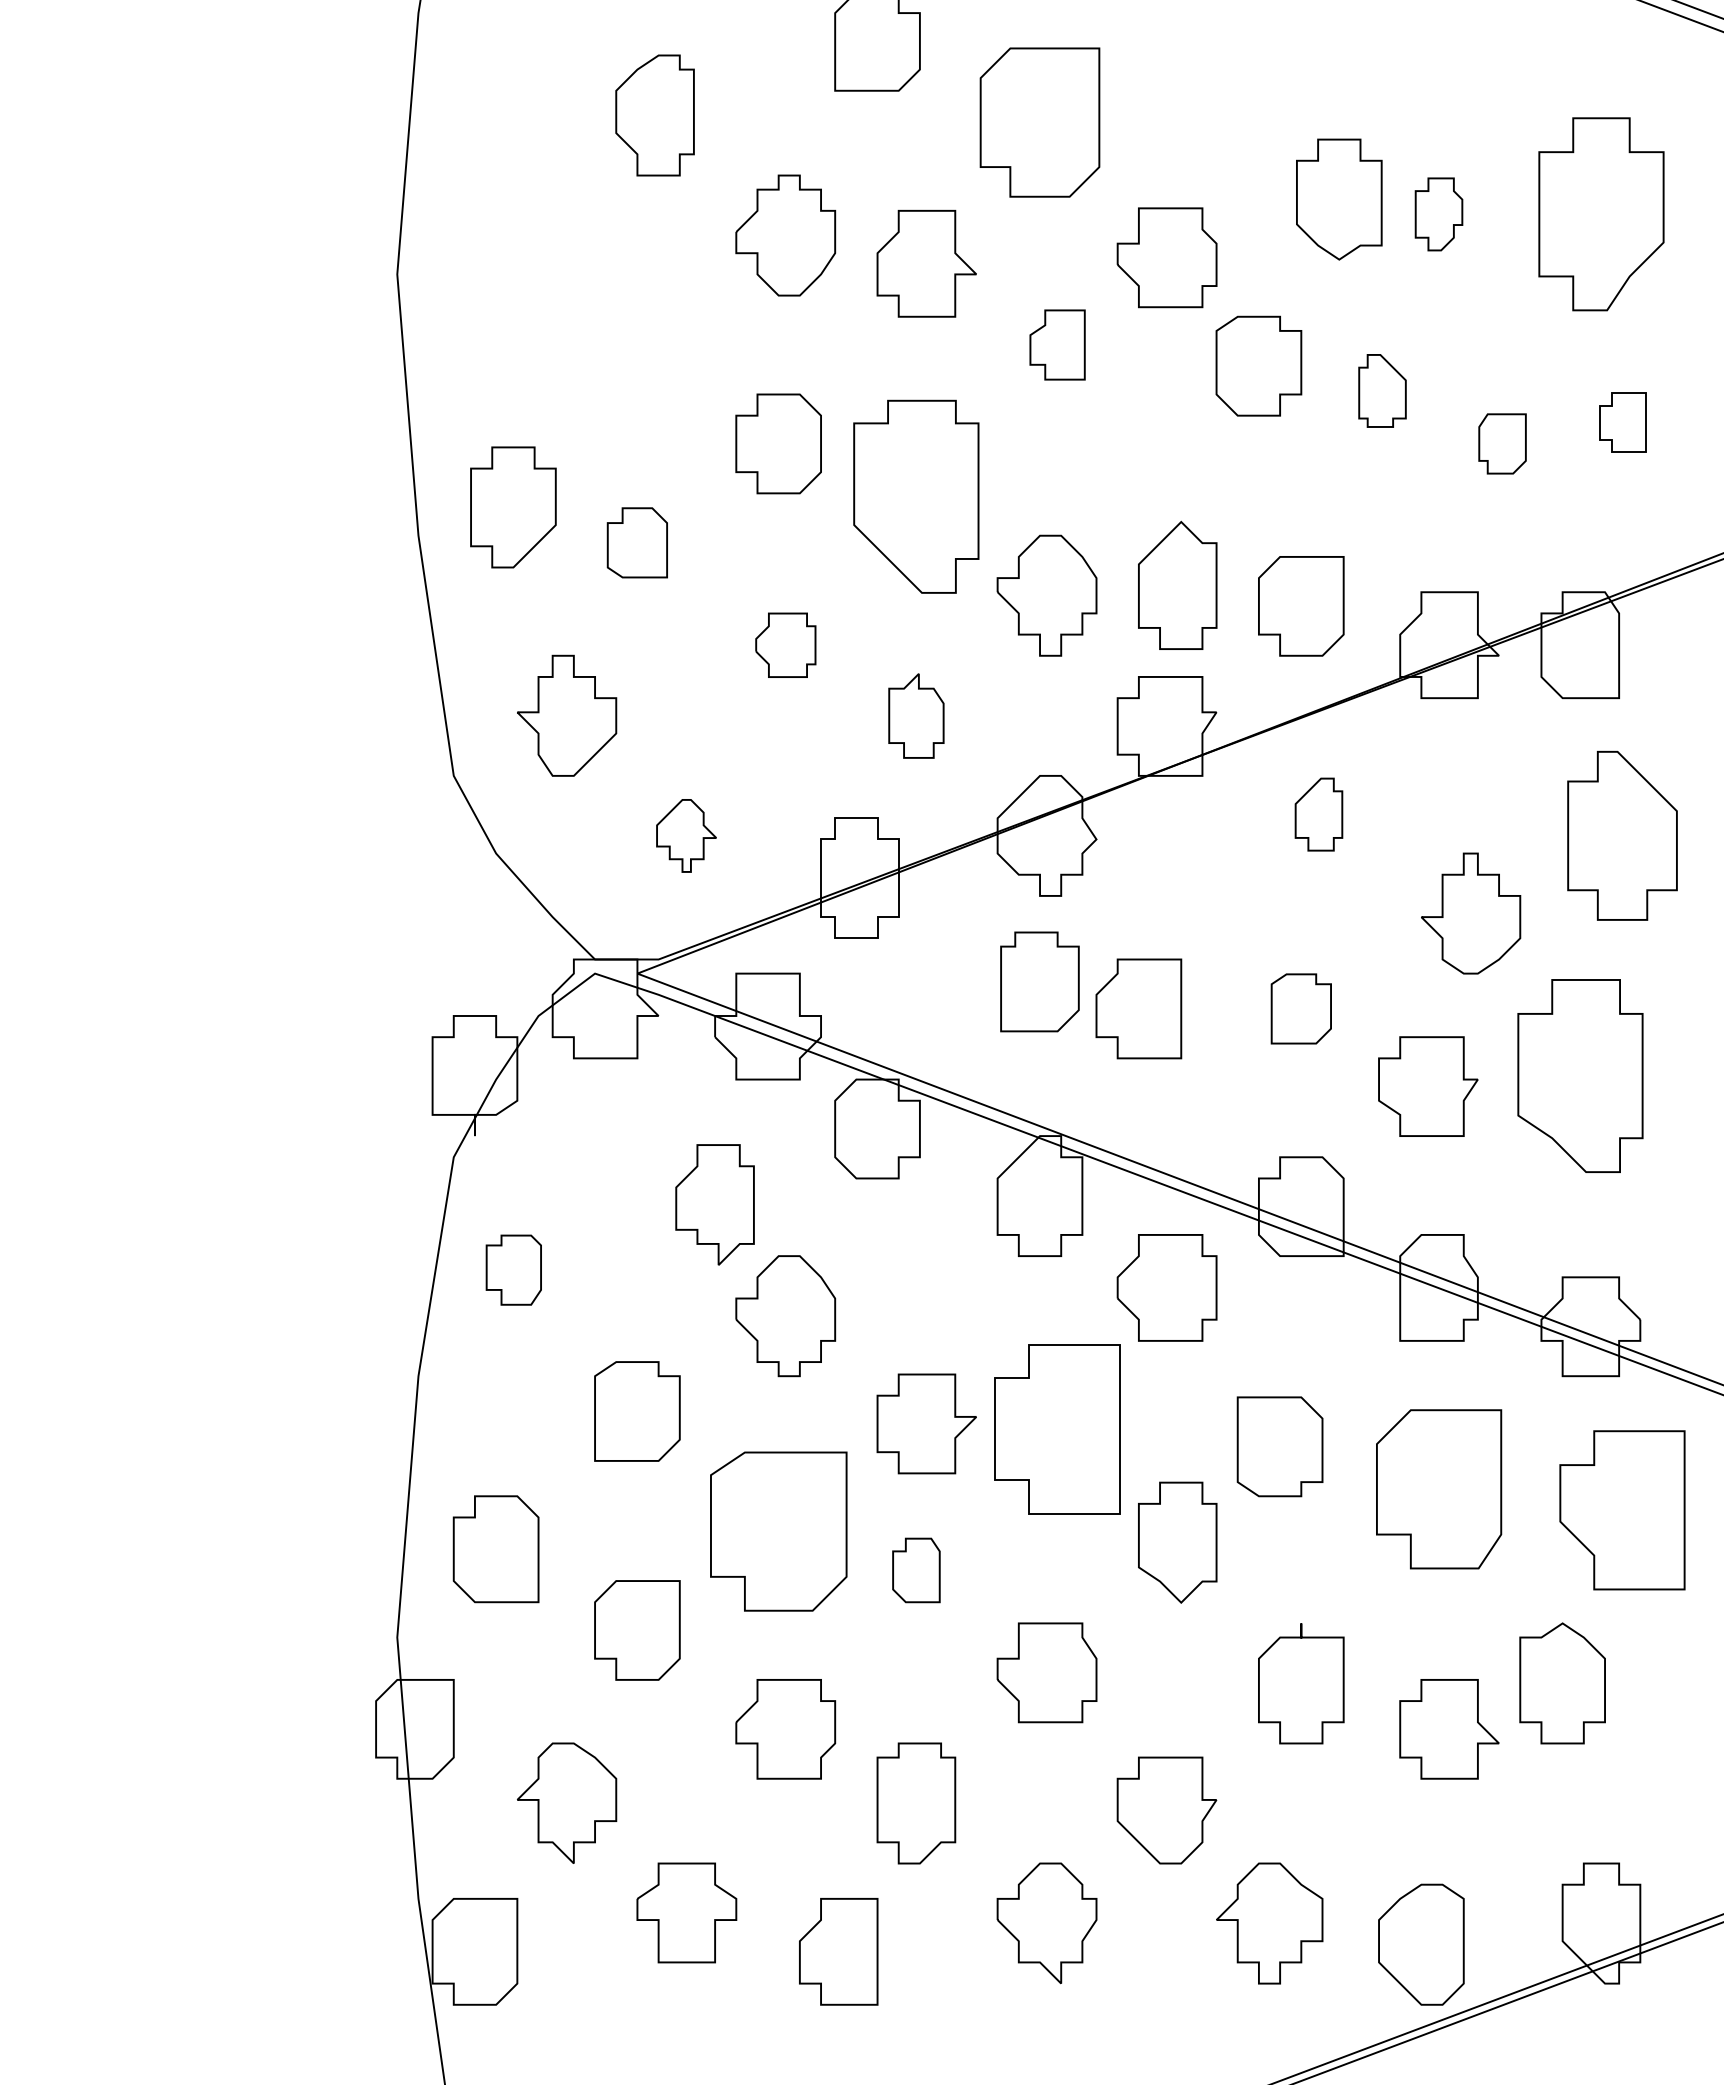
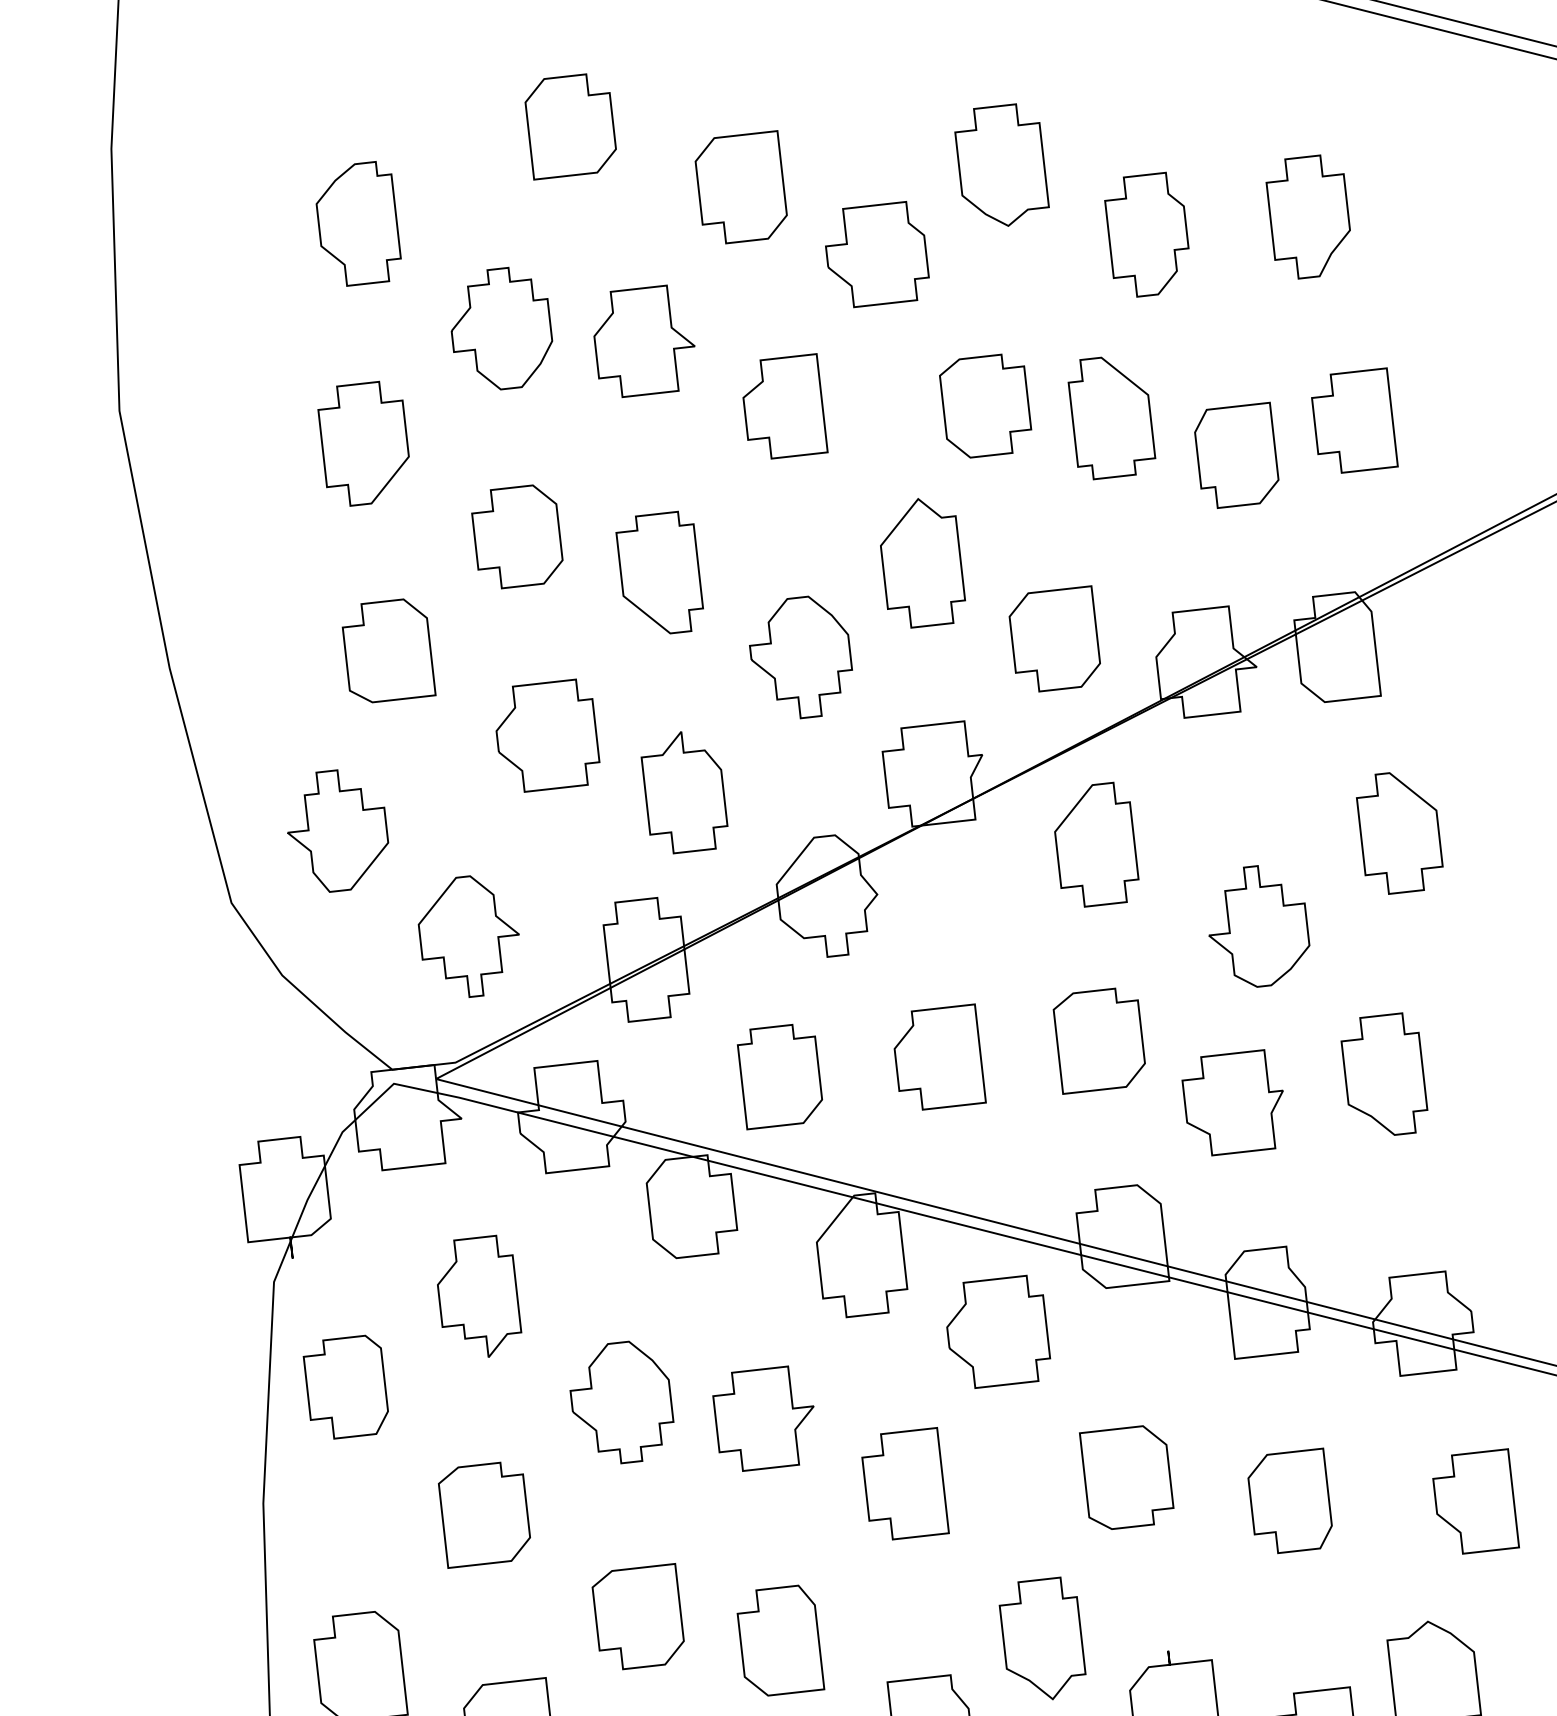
part: (1039, 122) -> (740, 188), size x0.71
part: (1339, 199) -> (1001, 166), moved
part: (1438, 214) -> (1147, 235), size x1.67
part: (1601, 214) -> (1309, 217), size x0.62
part: (1166, 257) -> (875, 254), moved
part: (1057, 344) -> (783, 407), size x1.43
part: (1382, 390) -> (1111, 416), size x1.67
part: (1622, 422) -> (1353, 421), size x1.67
part: (1502, 443) -> (1236, 455), size x1.67
part: (916, 496) -> (660, 573), size x0.62
part: (513, 507) -> (364, 443), moved
part: (637, 542) -> (388, 650), size x1.43
part: (1177, 584) -> (921, 561), moved
part: (785, 645) -> (546, 736), size x1.67
part: (916, 715) -> (684, 791), size x1.43
part: (1318, 814) -> (1095, 844), size x1.67
part: (686, 835) -> (469, 936), size x1.67
part: (1622, 835) -> (1399, 831), size x0.71
part: (1039, 981) -> (779, 1075), moved
part: (1301, 1008) -> (1099, 1039), size x1.43
part: (1579, 1075) -> (1383, 1075), size x0.62
part: (714, 1204) -> (477, 1297), moved
part: (513, 1269) -> (345, 1386), size x1.43
part: (926, 1423) -> (765, 1418), moved
part: (1057, 1428) -> (904, 1484), size x0.62
part: (1438, 1488) -> (1289, 1501), size x0.62
part: (1622, 1510) -> (1474, 1502), size x0.62
part: (778, 1531) -> (638, 1617), size x0.62
part: (1177, 1542) -> (1042, 1639), moved
part: (916, 1570) -> (779, 1641), size x1.67

